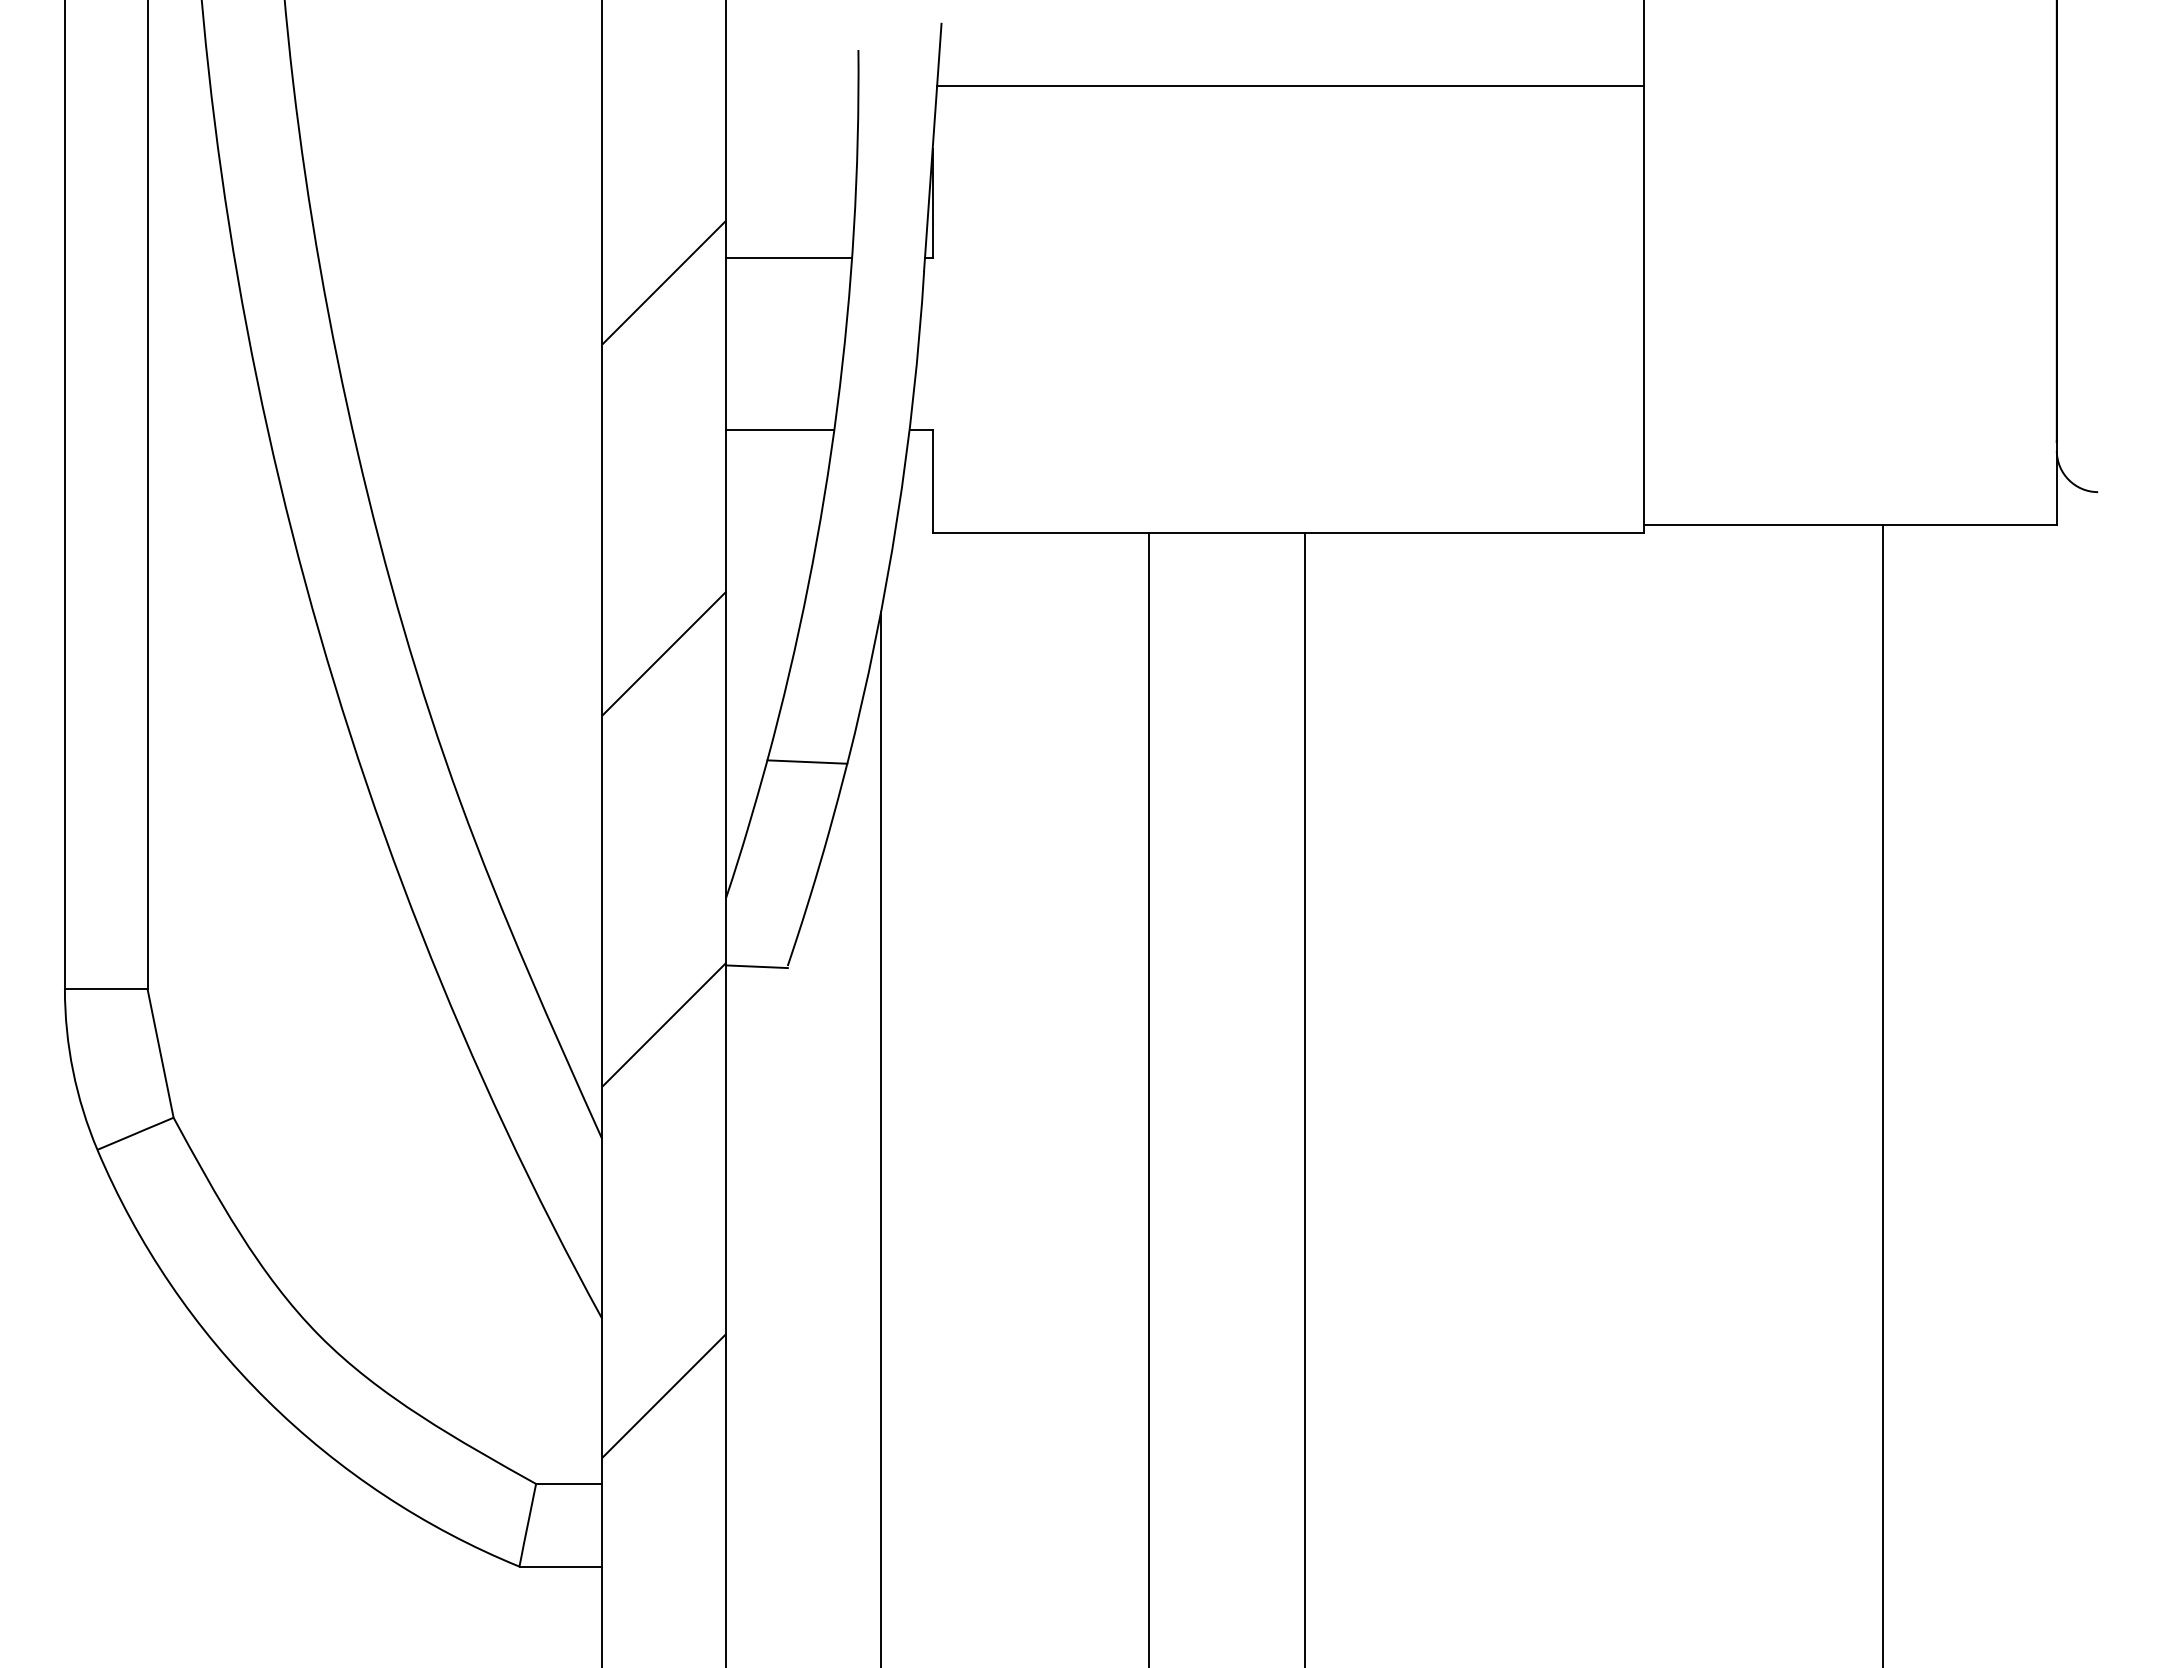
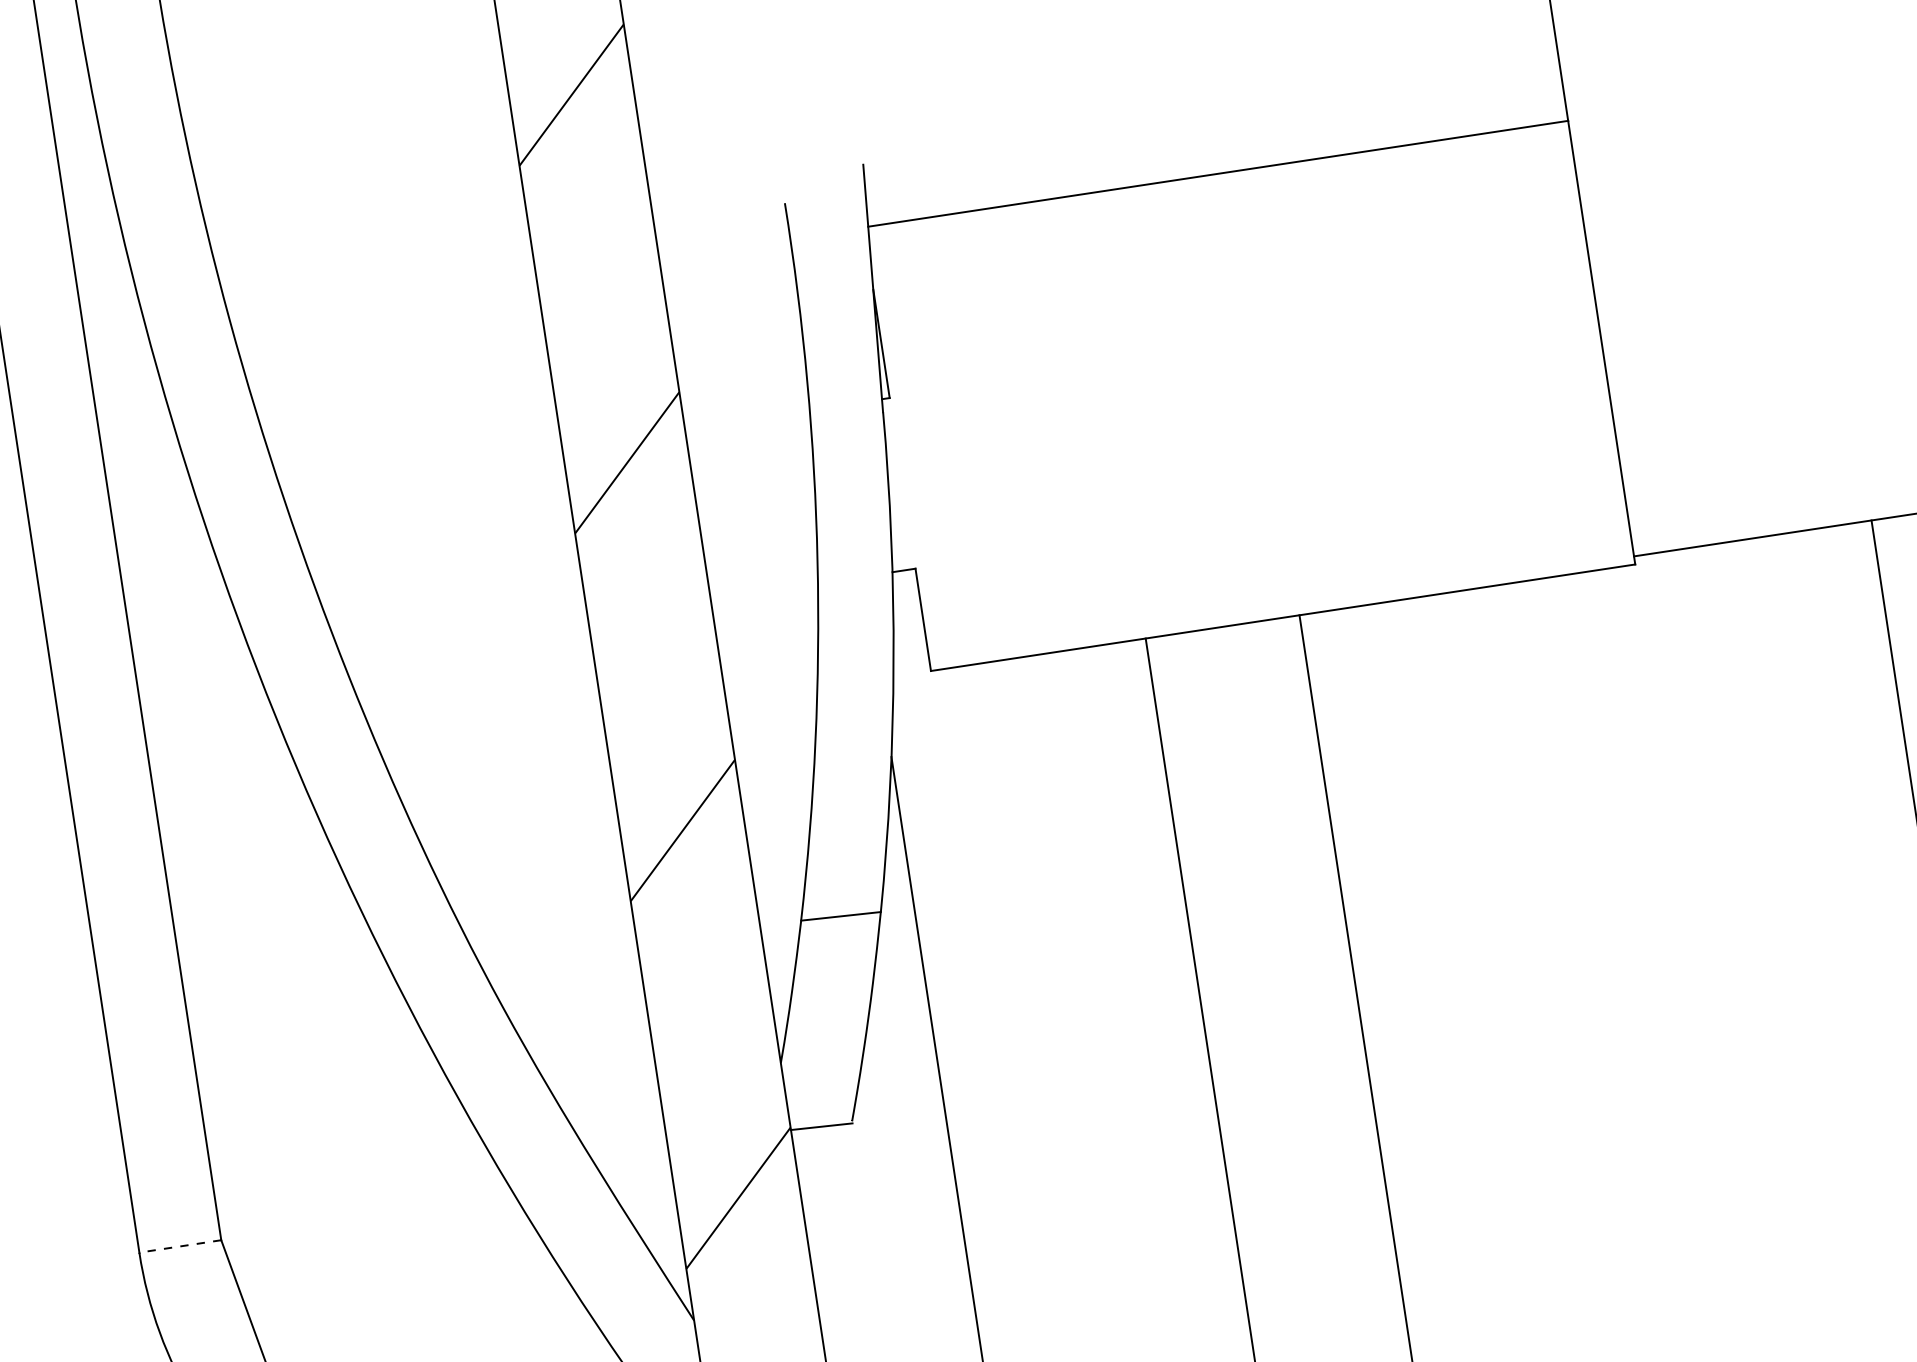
line: (789, 257) -> (747, 419), removed
line: (780, 430) -> (764, 591), removed
line: (105, 989) -> (179, 1246), solid -> dashed

